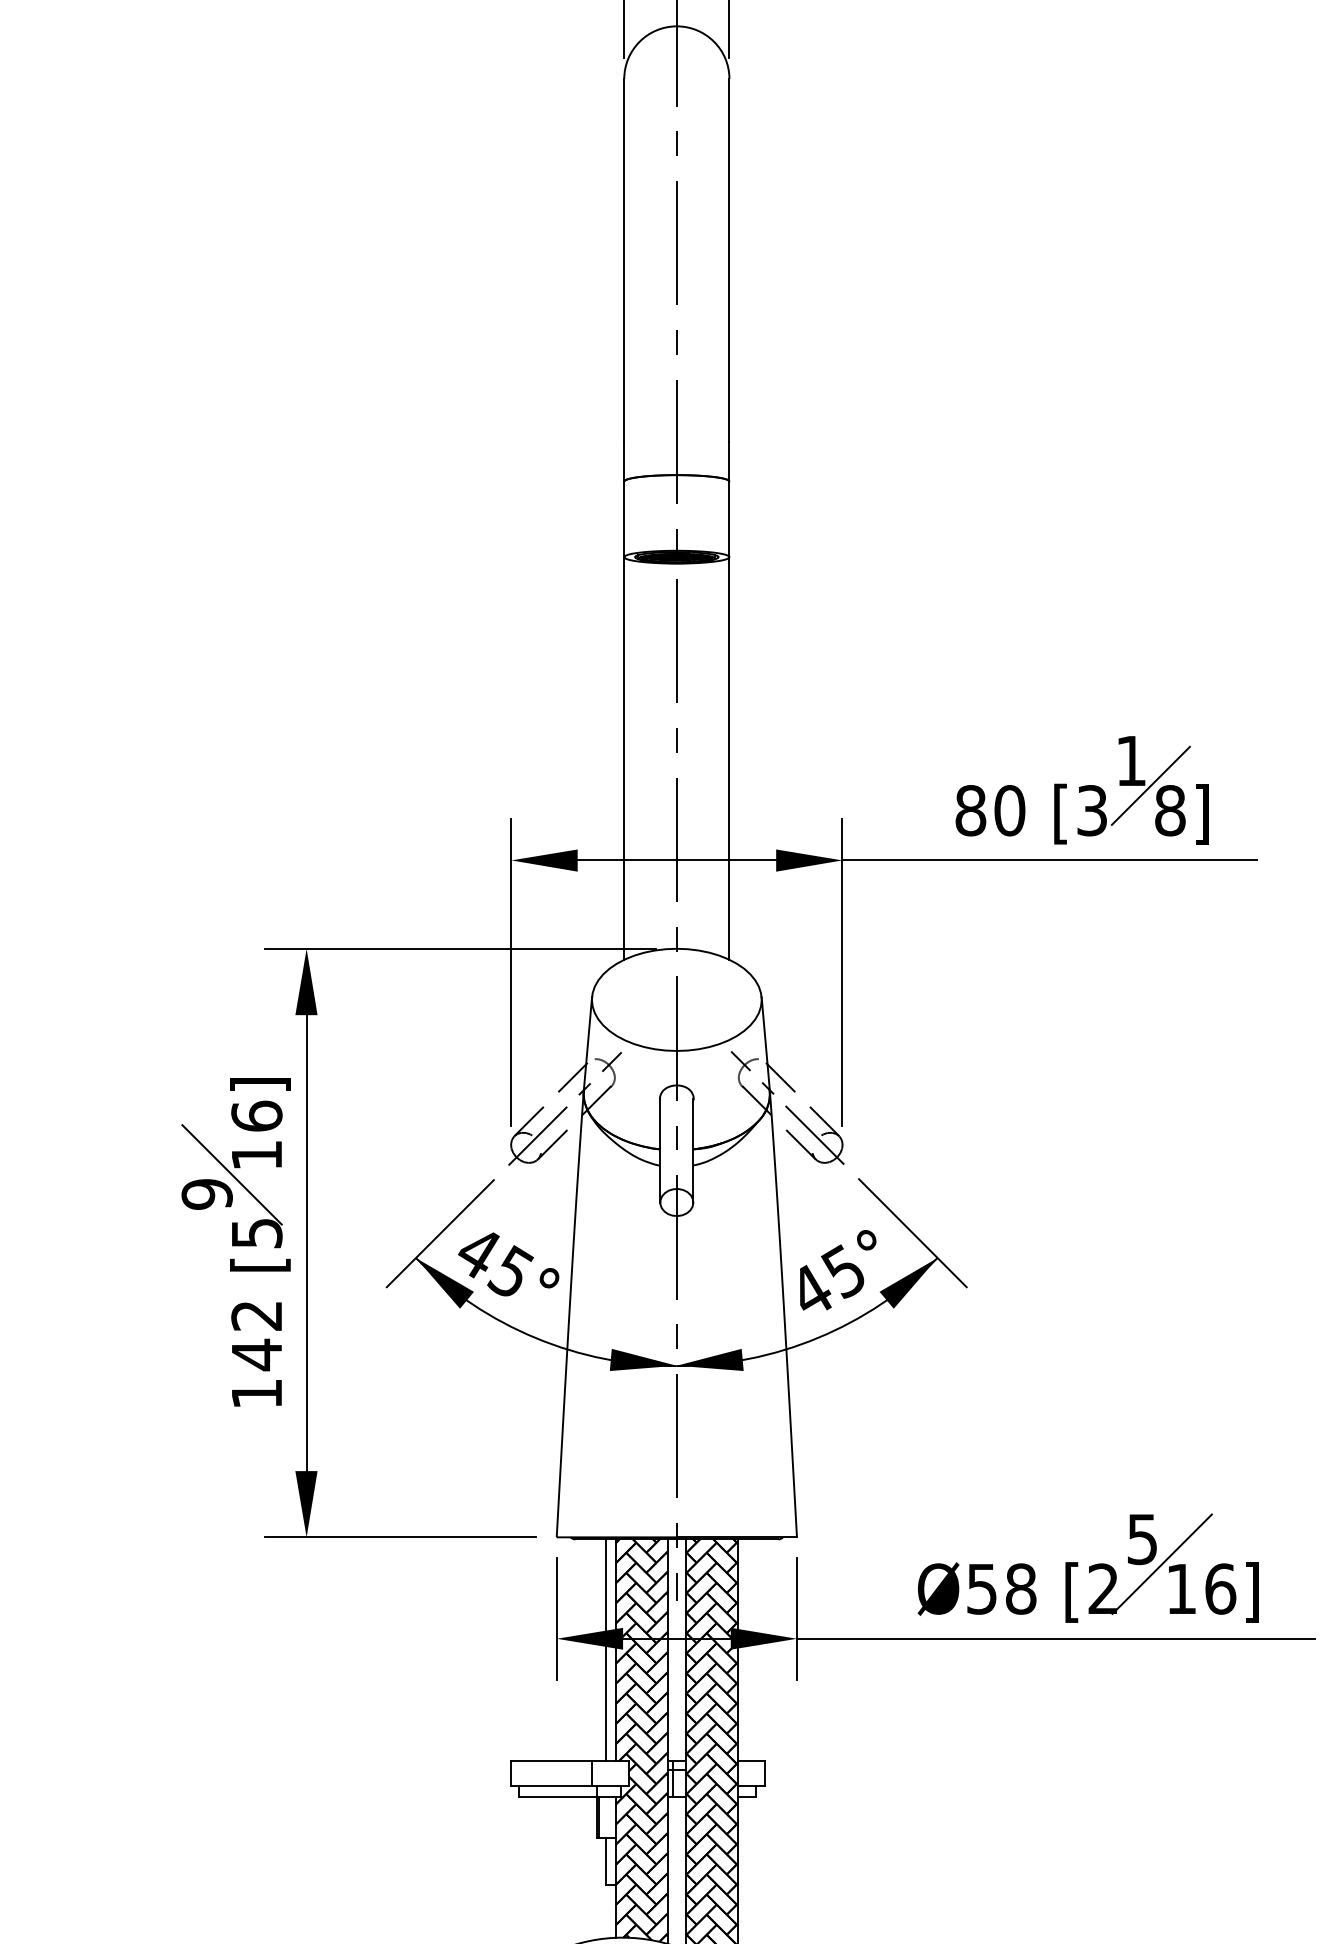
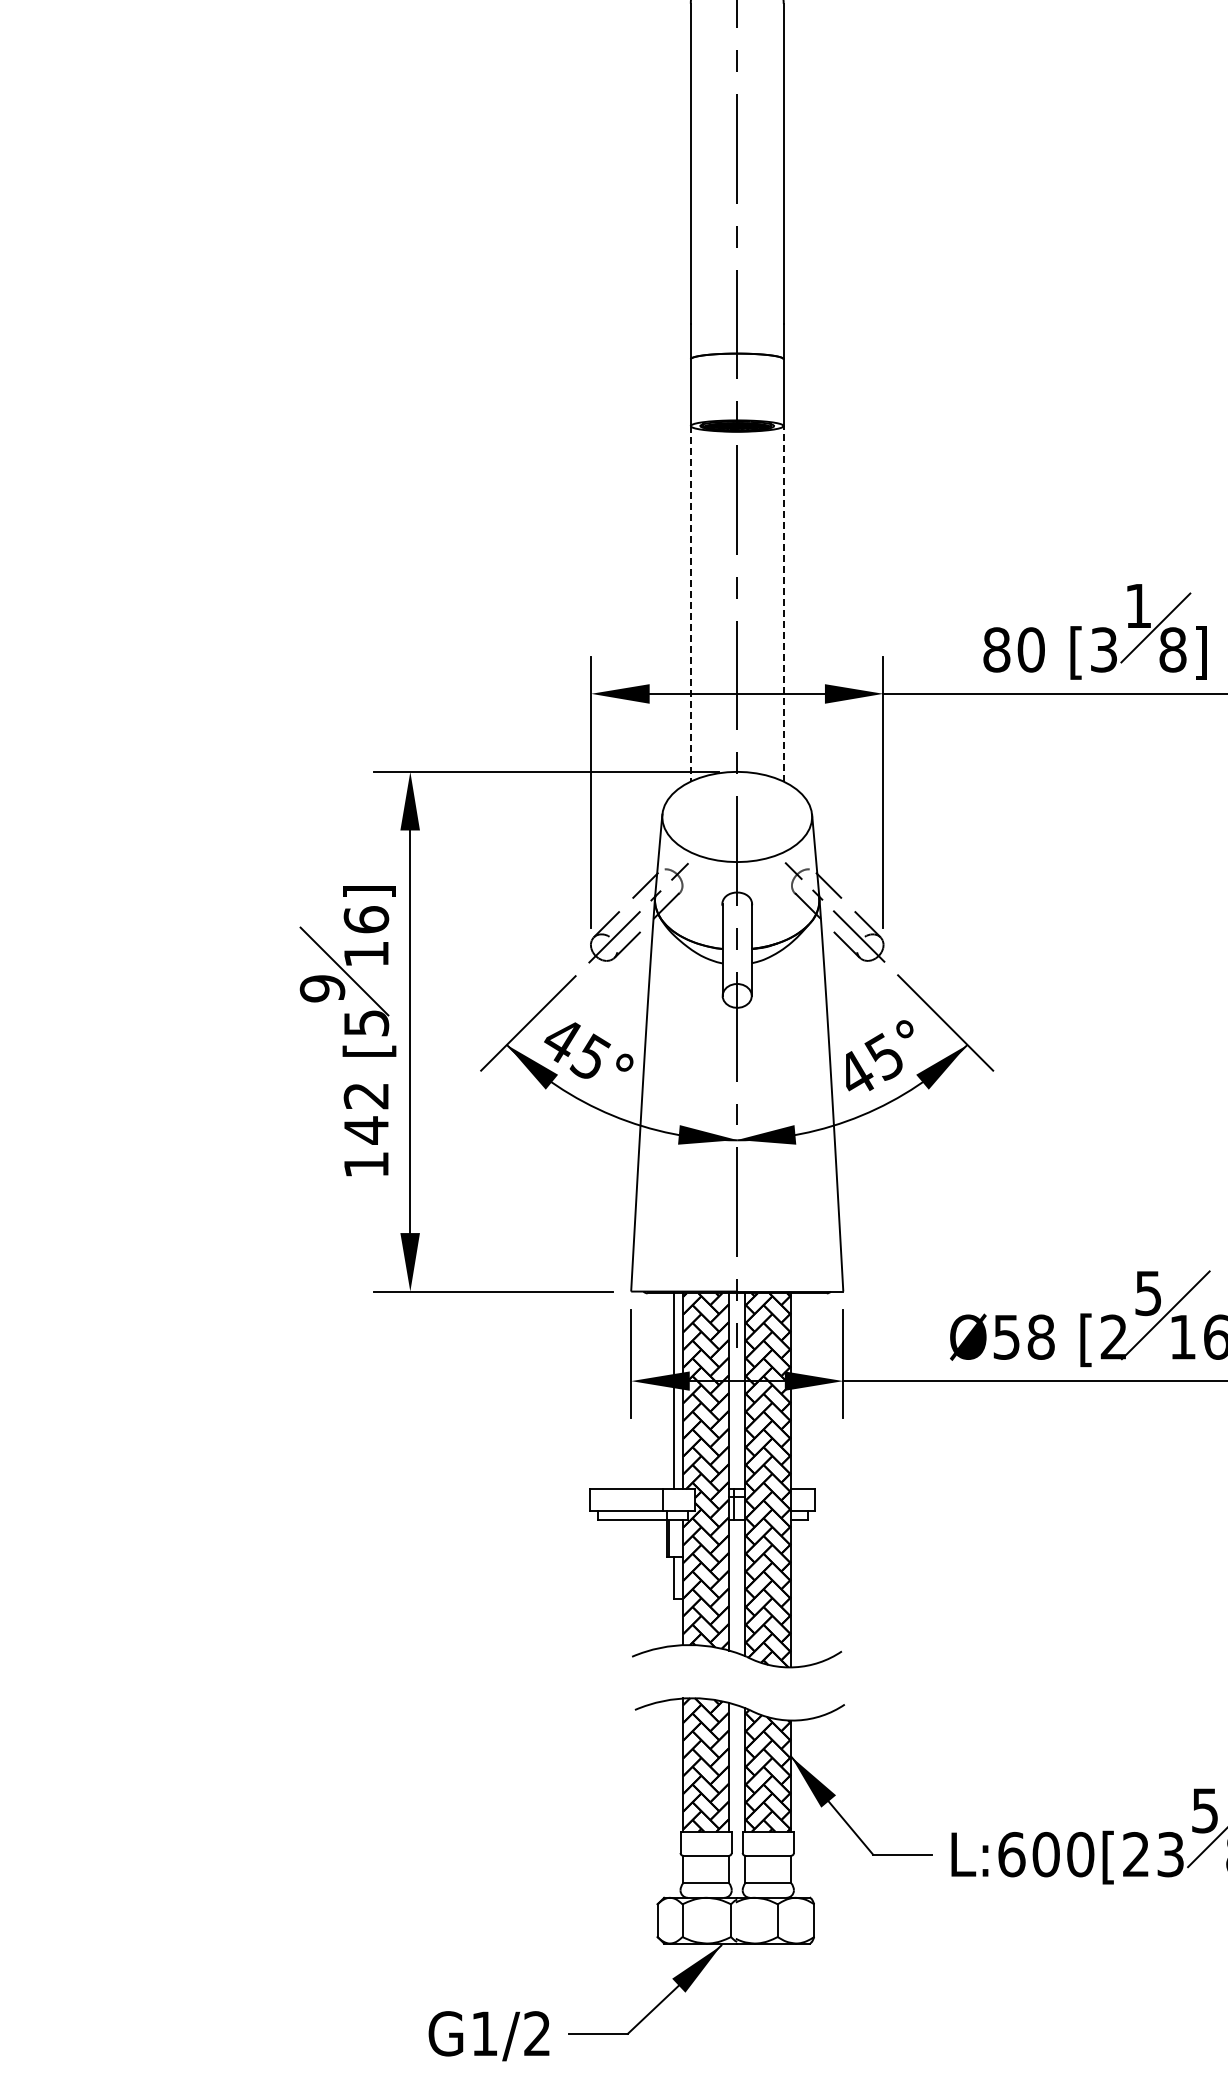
line: (623, 758) -> (690, 603), solid -> dashed
line: (729, 758) -> (783, 603), solid -> dashed

